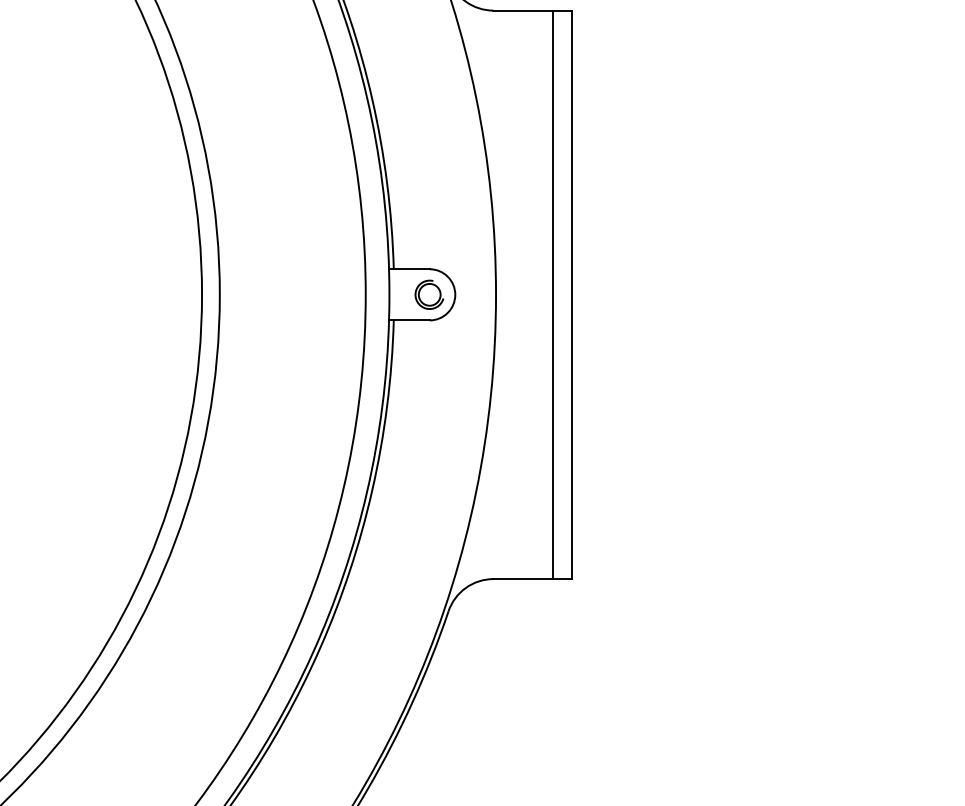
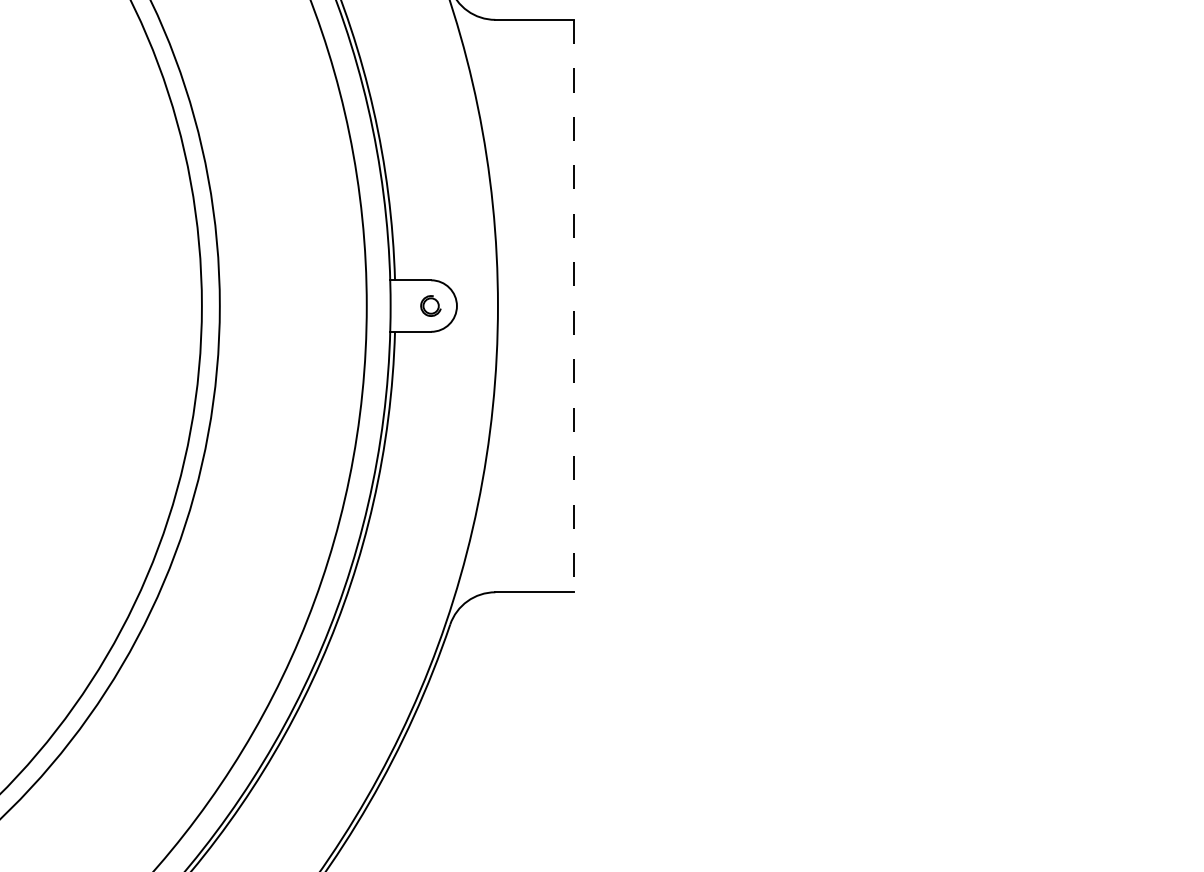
part: (429, 294) -> (430, 305), size x0.7
line: (553, 294) -> (555, 305), removed
line: (572, 295) -> (574, 306), solid -> dashed

